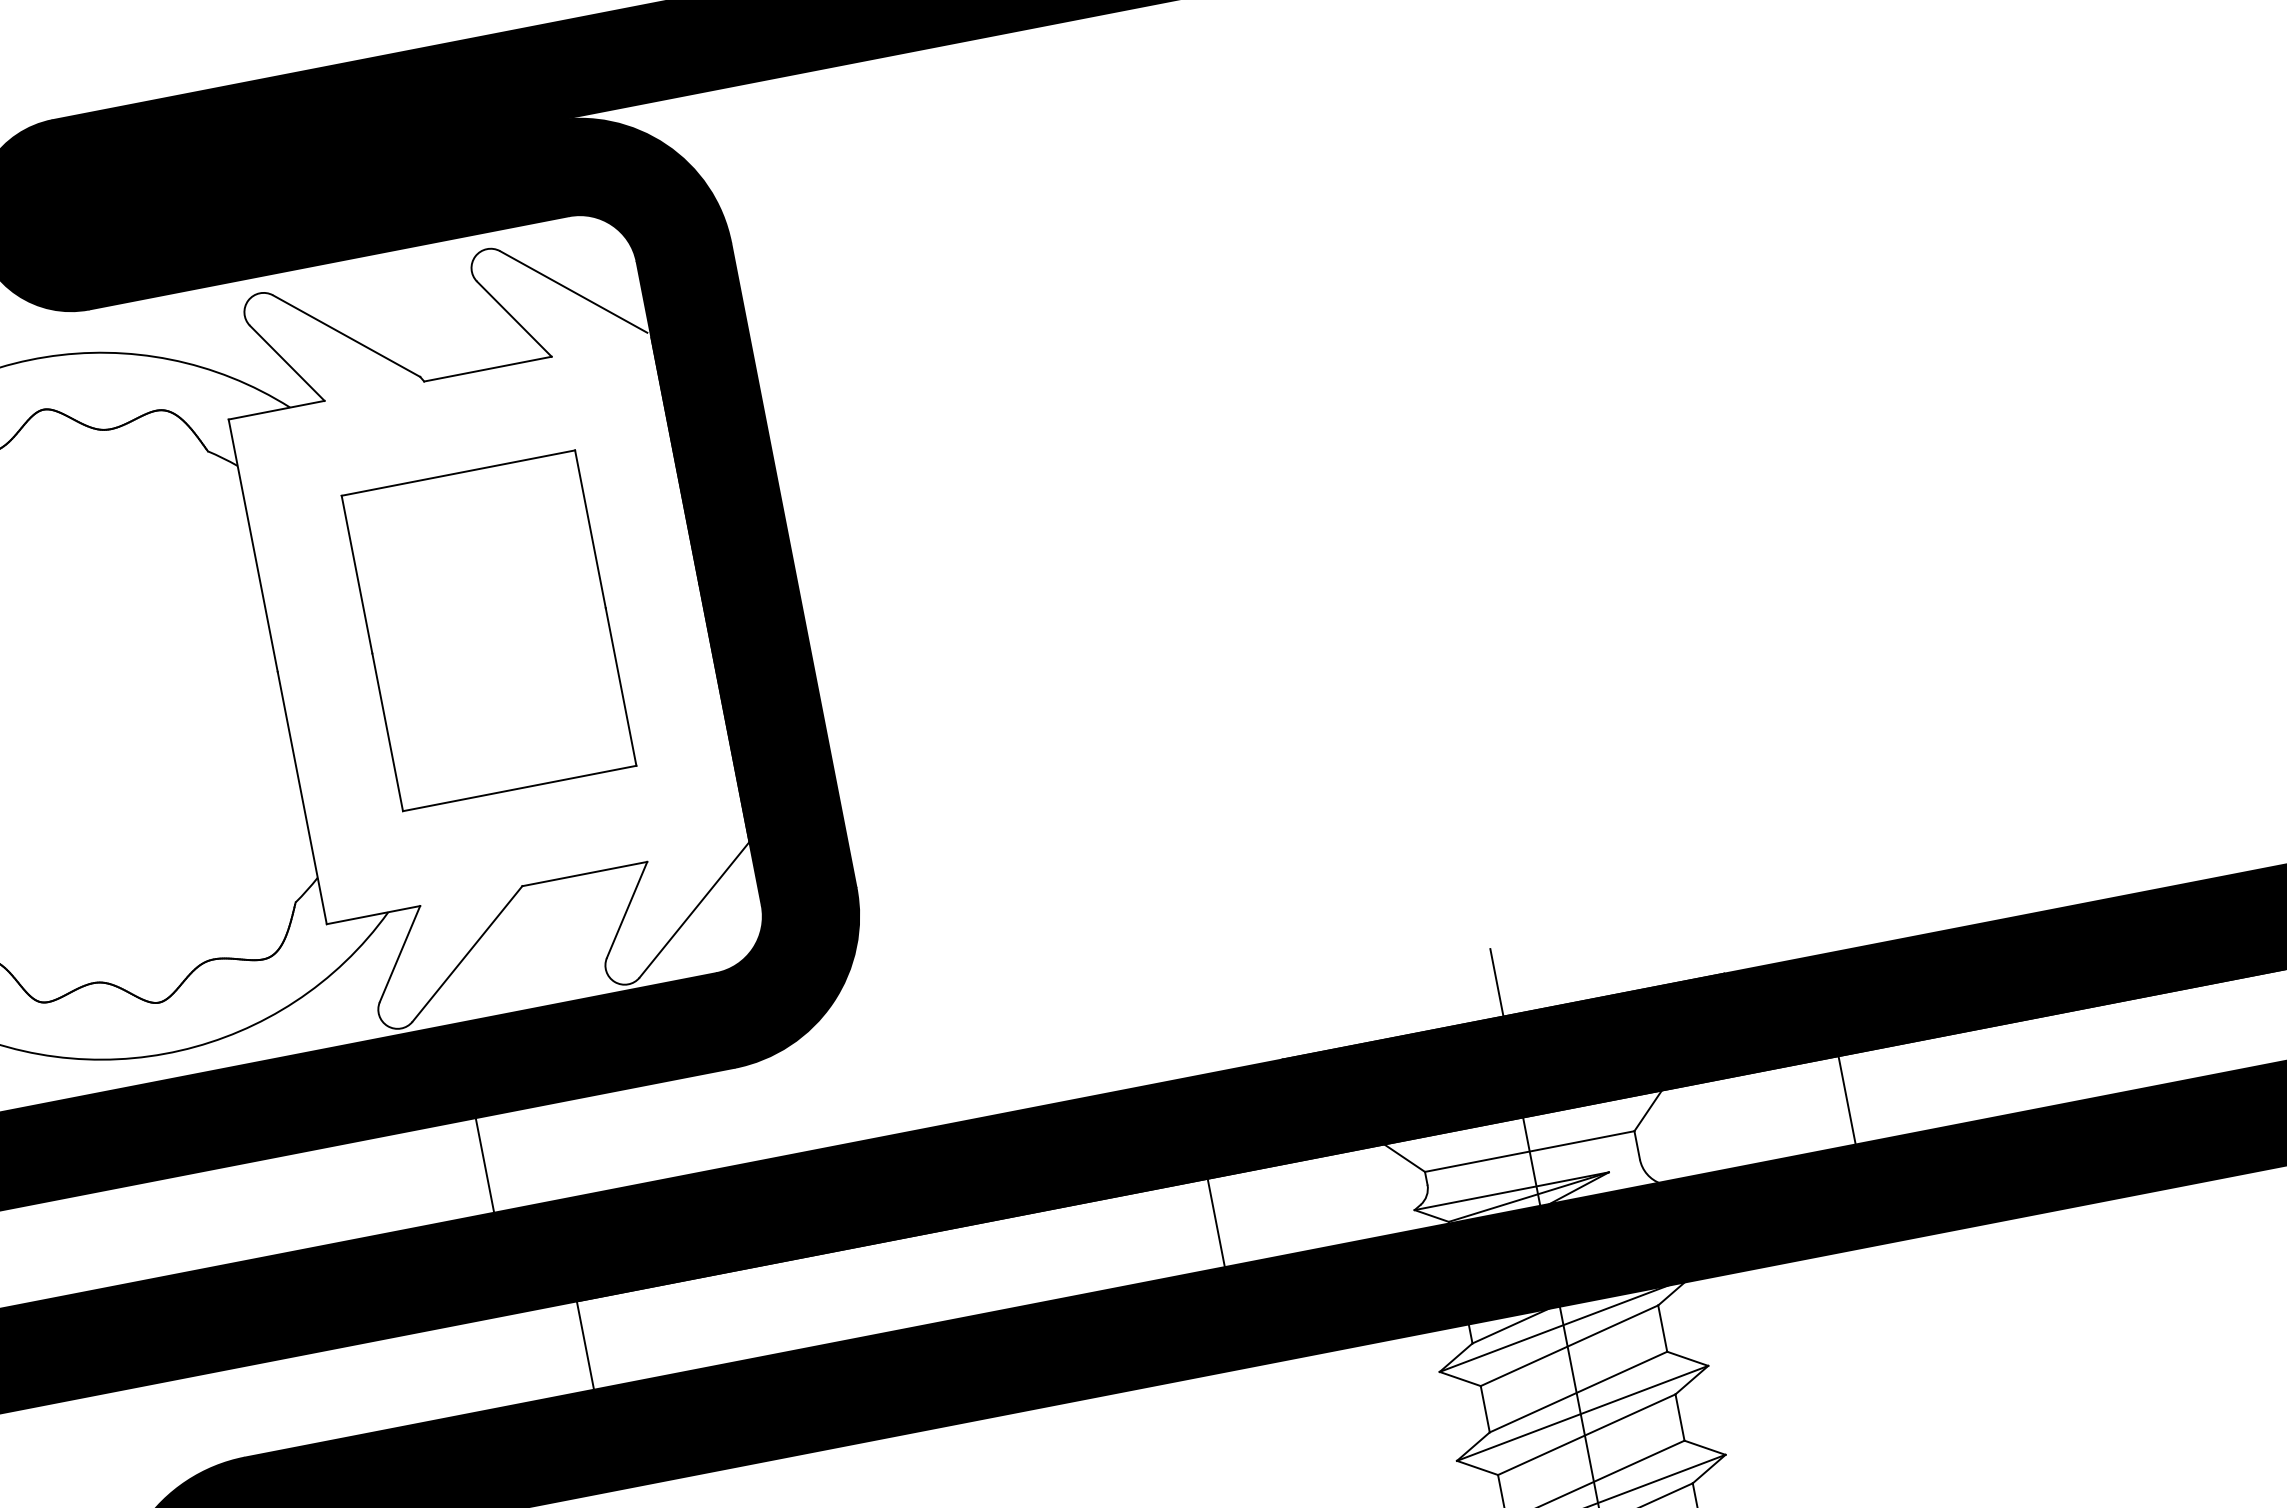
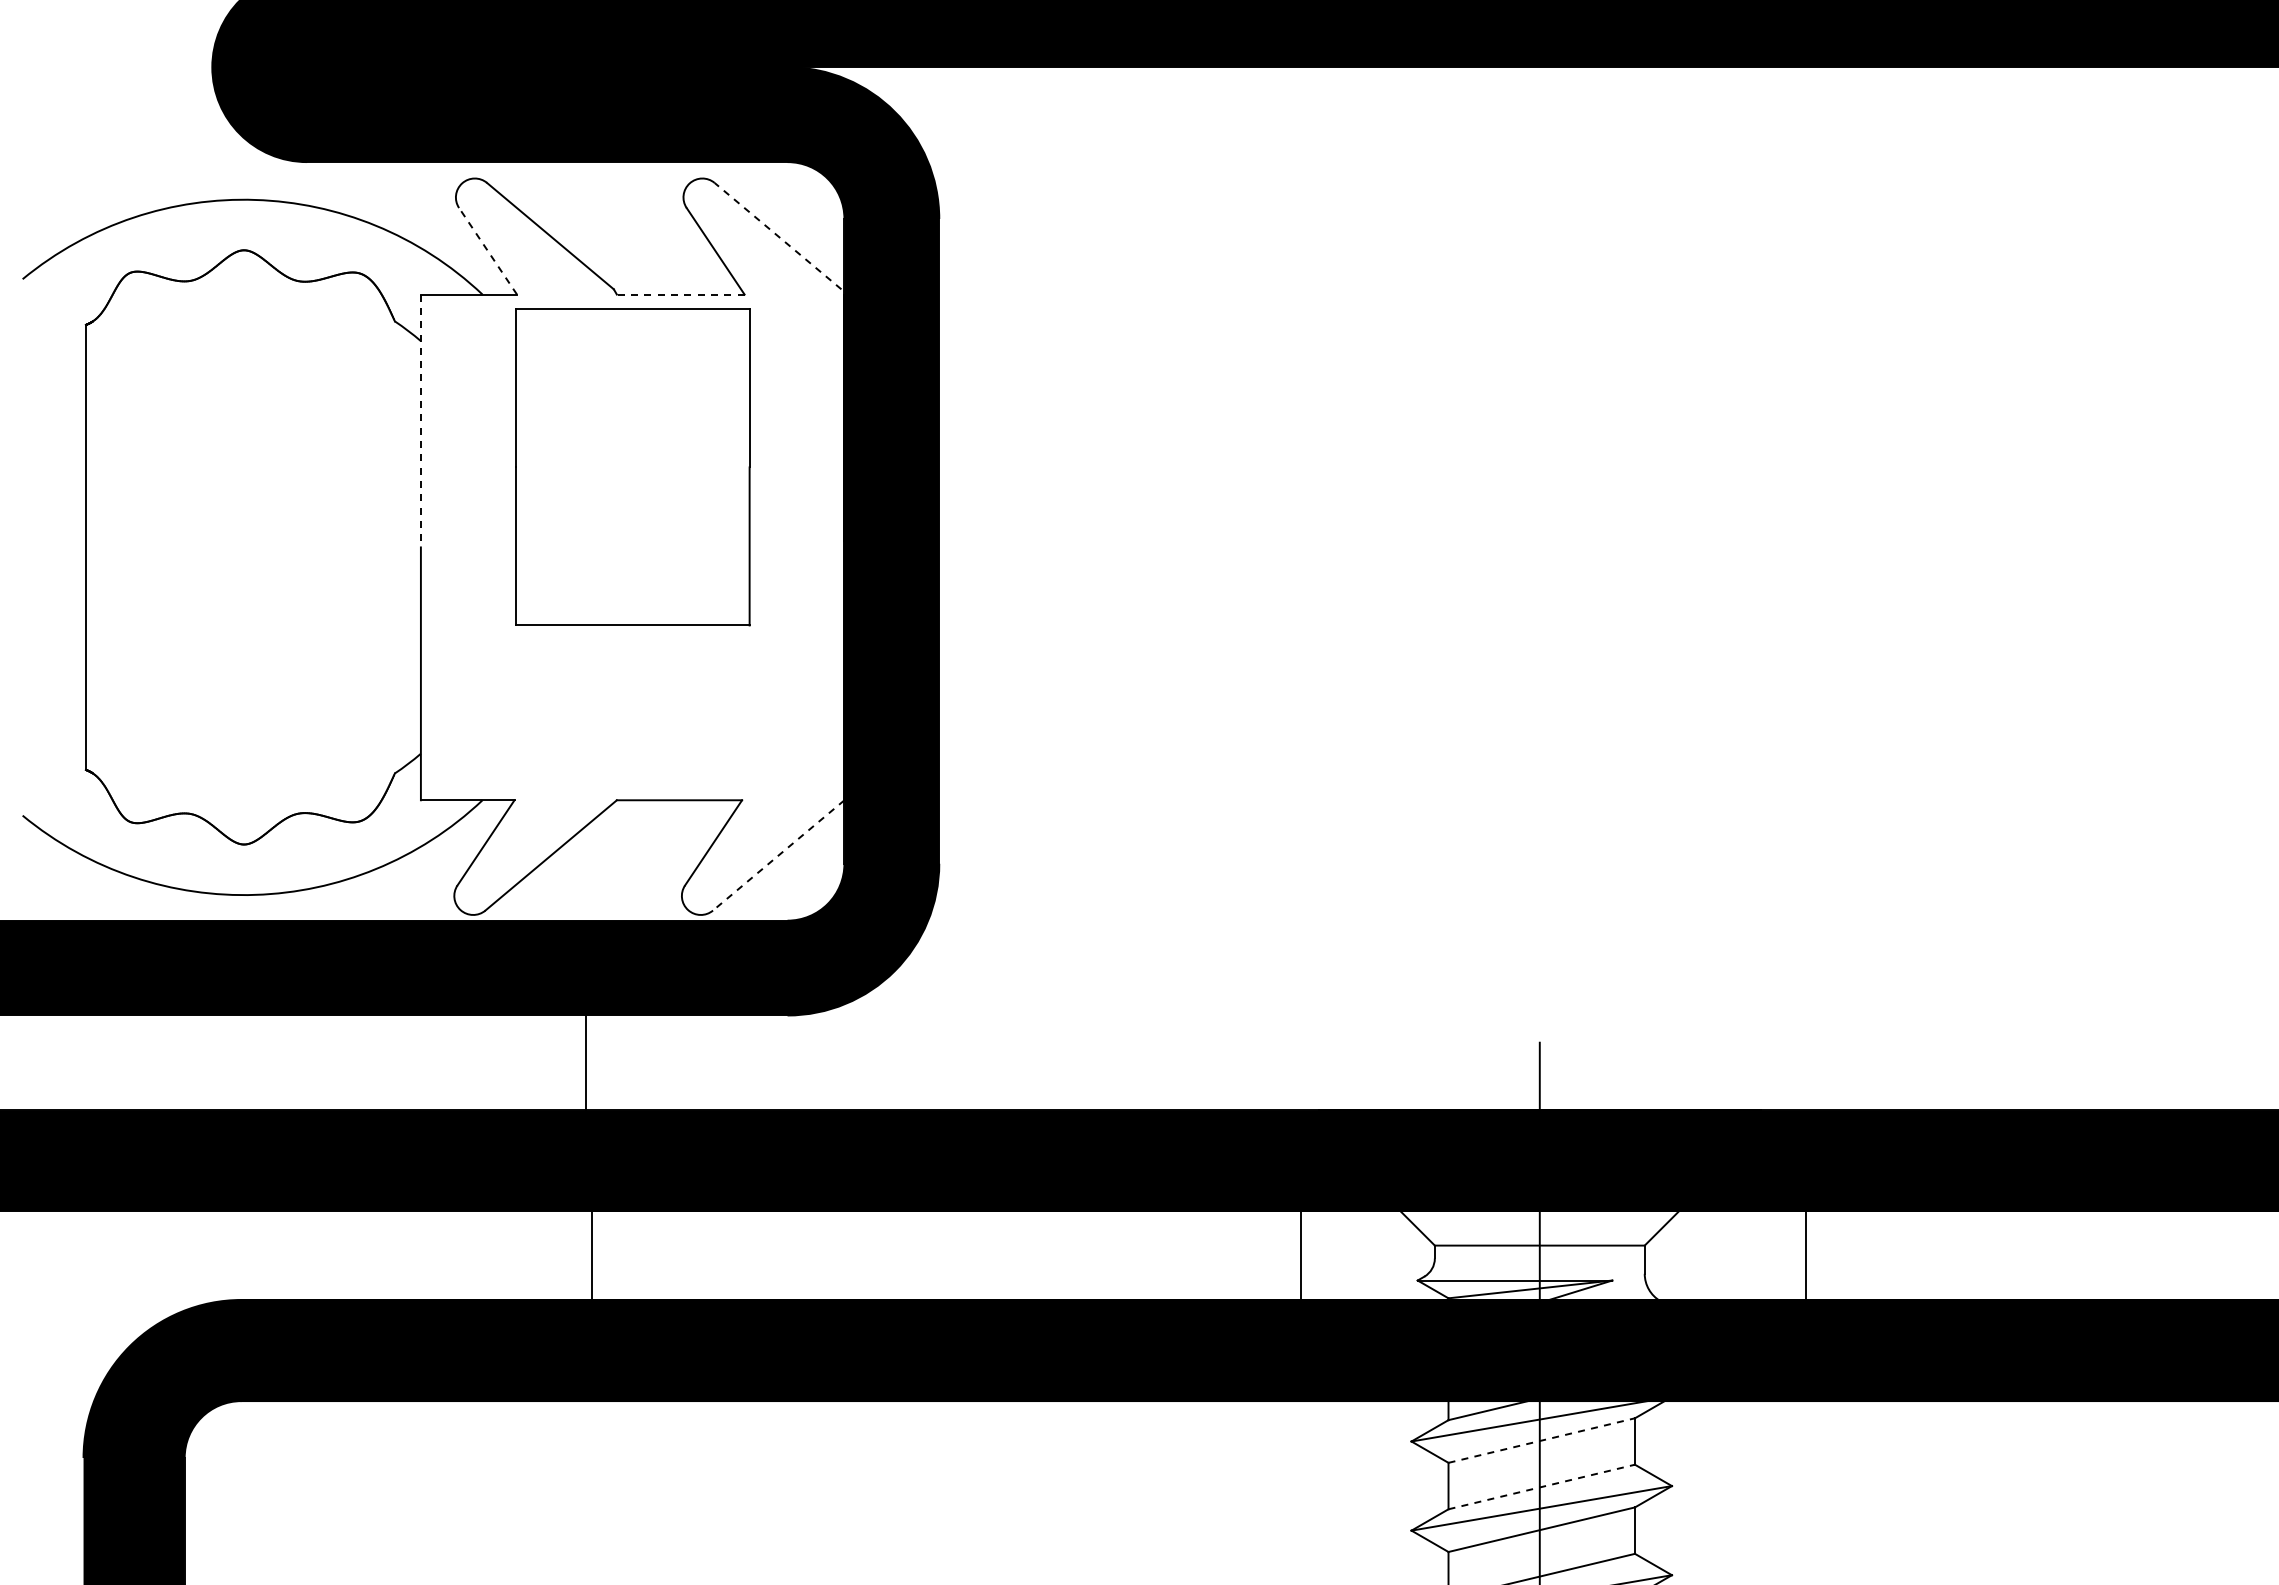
line: (574, 292) -> (778, 236), solid -> dashed
line: (286, 362) -> (487, 250), solid -> dashed
line: (487, 369) -> (680, 294), solid -> dashed
line: (252, 546) -> (420, 421), solid -> dashed
part: (488, 630) -> (632, 467), moved
line: (694, 909) -> (778, 855), solid -> dashed
line: (1847, 1103) -> (1805, 1258), moved
line: (485, 1165) -> (586, 1062), moved
line: (1216, 1225) -> (1300, 1258), moved
line: (1569, 1345) -> (1541, 1440), solid -> dashed
line: (1578, 1392) -> (1541, 1487), solid -> dashed

